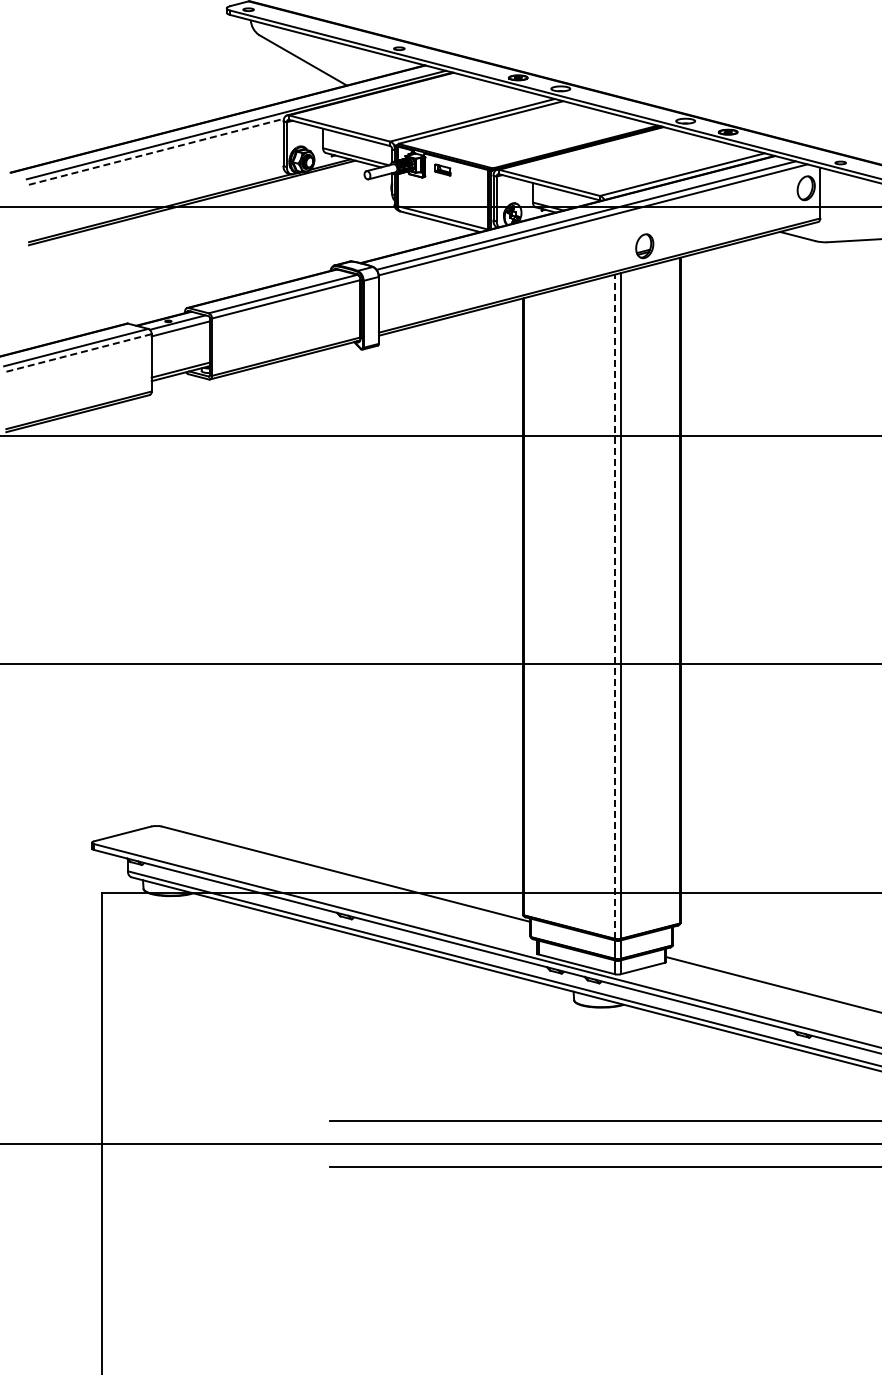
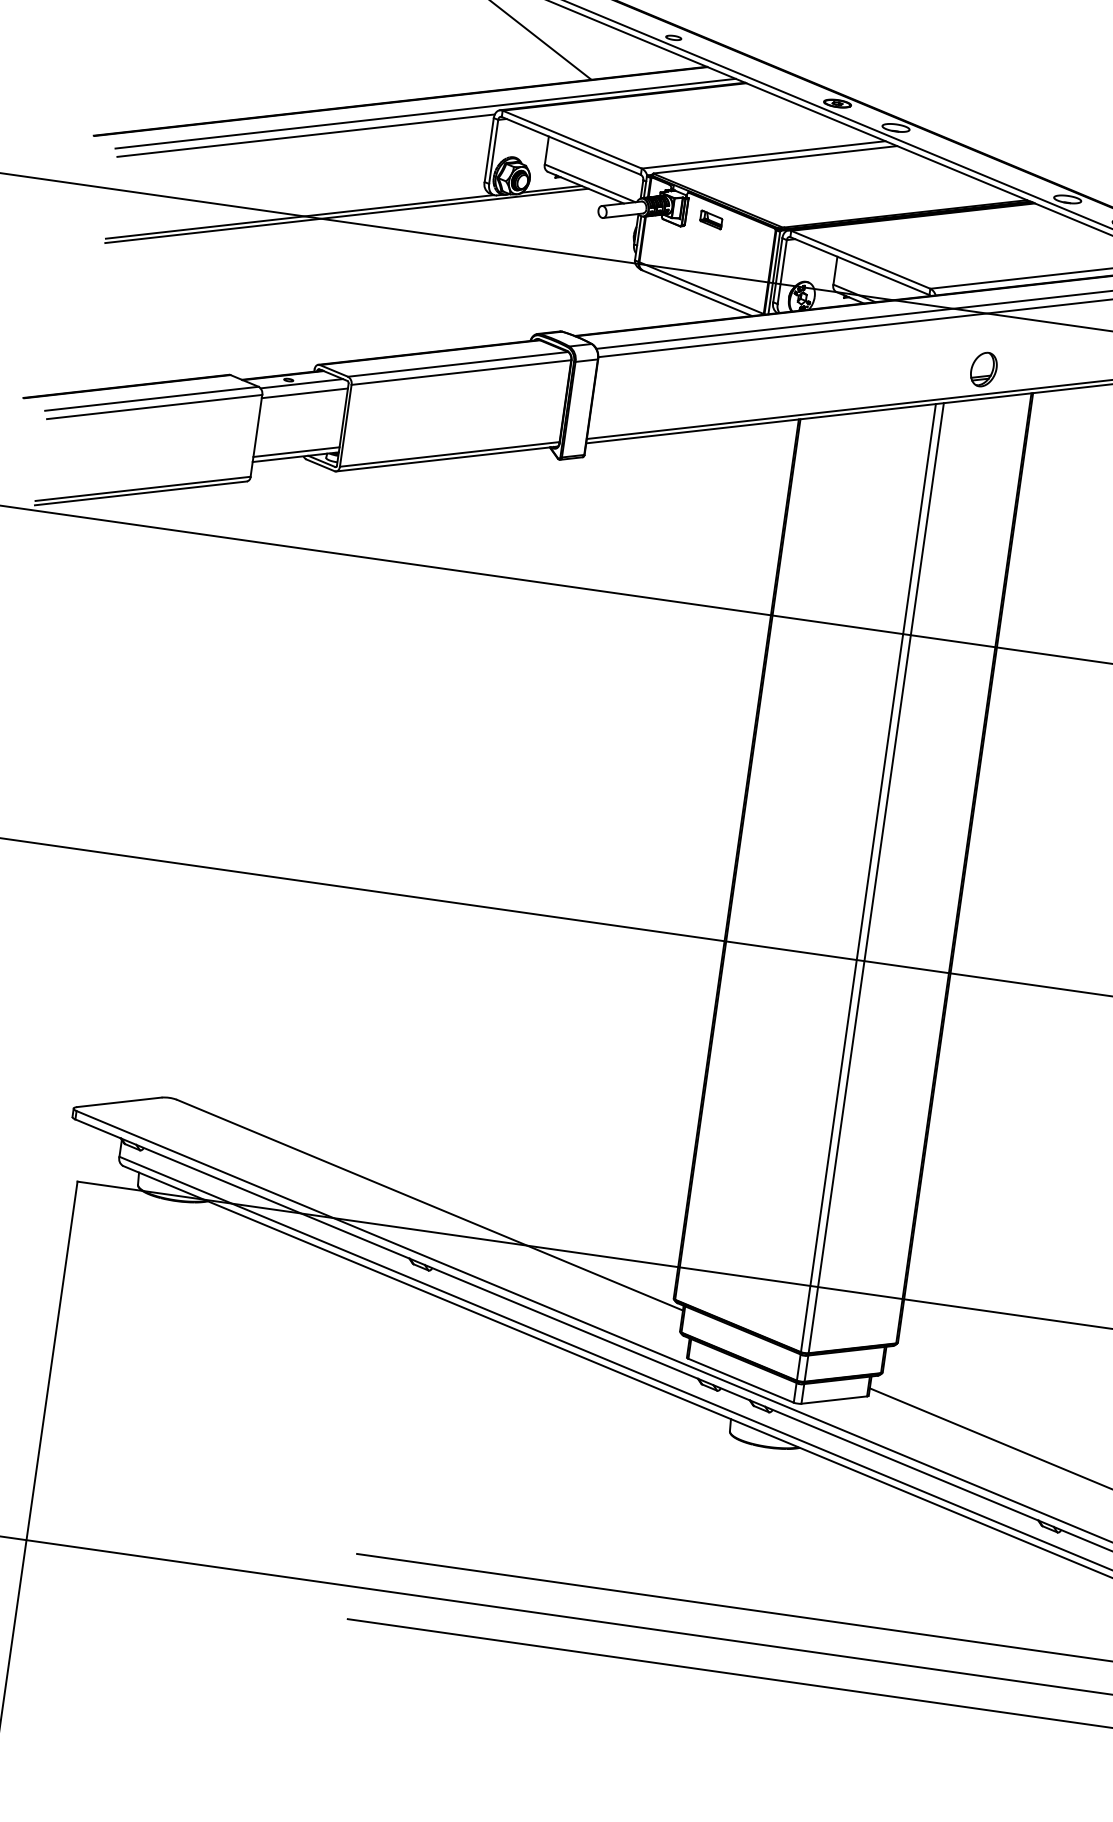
line: (156, 151) -> (306, 135), dashed -> solid
line: (78, 353) -> (153, 407), dashed -> solid
line: (615, 606) -> (868, 877), dashed -> solid

